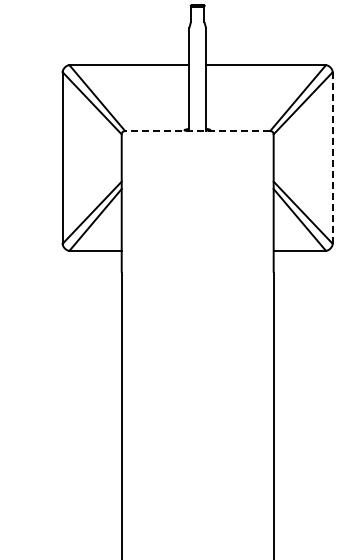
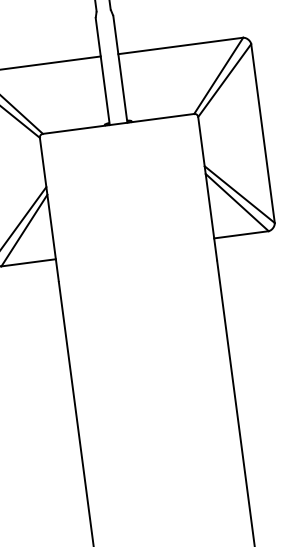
line: (197, 131) -> (118, 124), dashed -> solid
line: (332, 158) -> (262, 134), dashed -> solid

